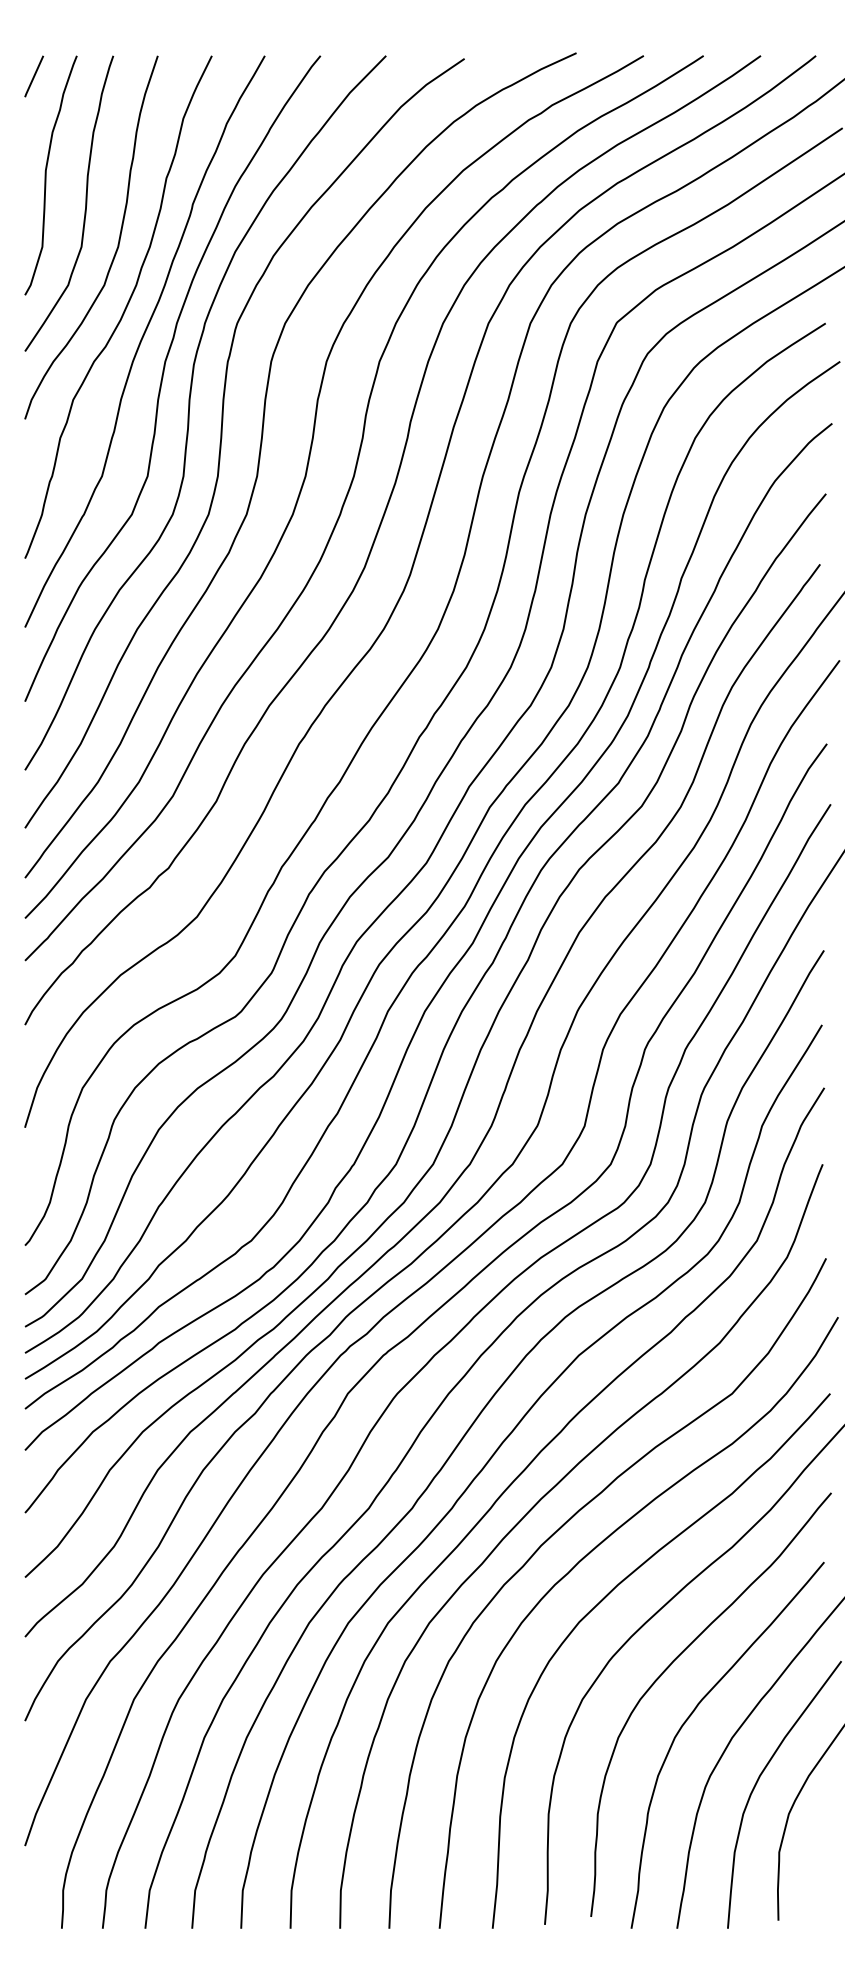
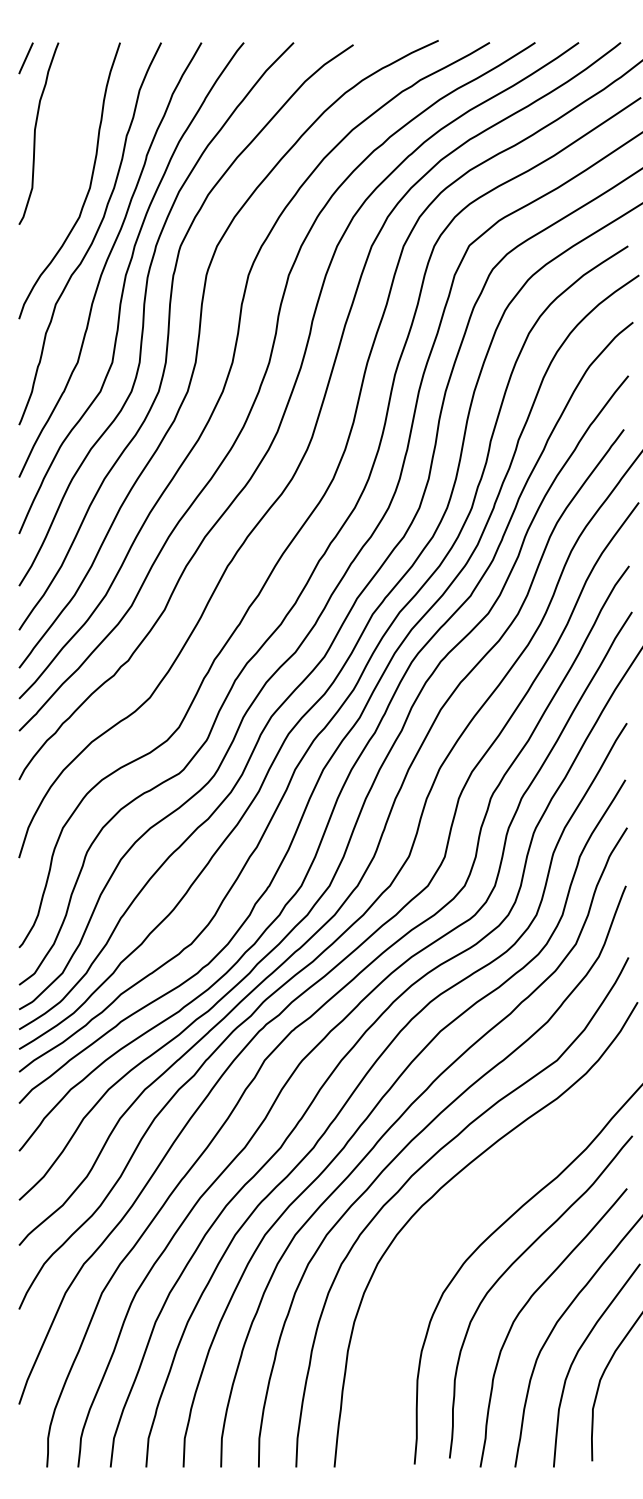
curve: (84, 202) -> (64, 154), removed
curve: (602, 1601) -> (458, 1218), removed

